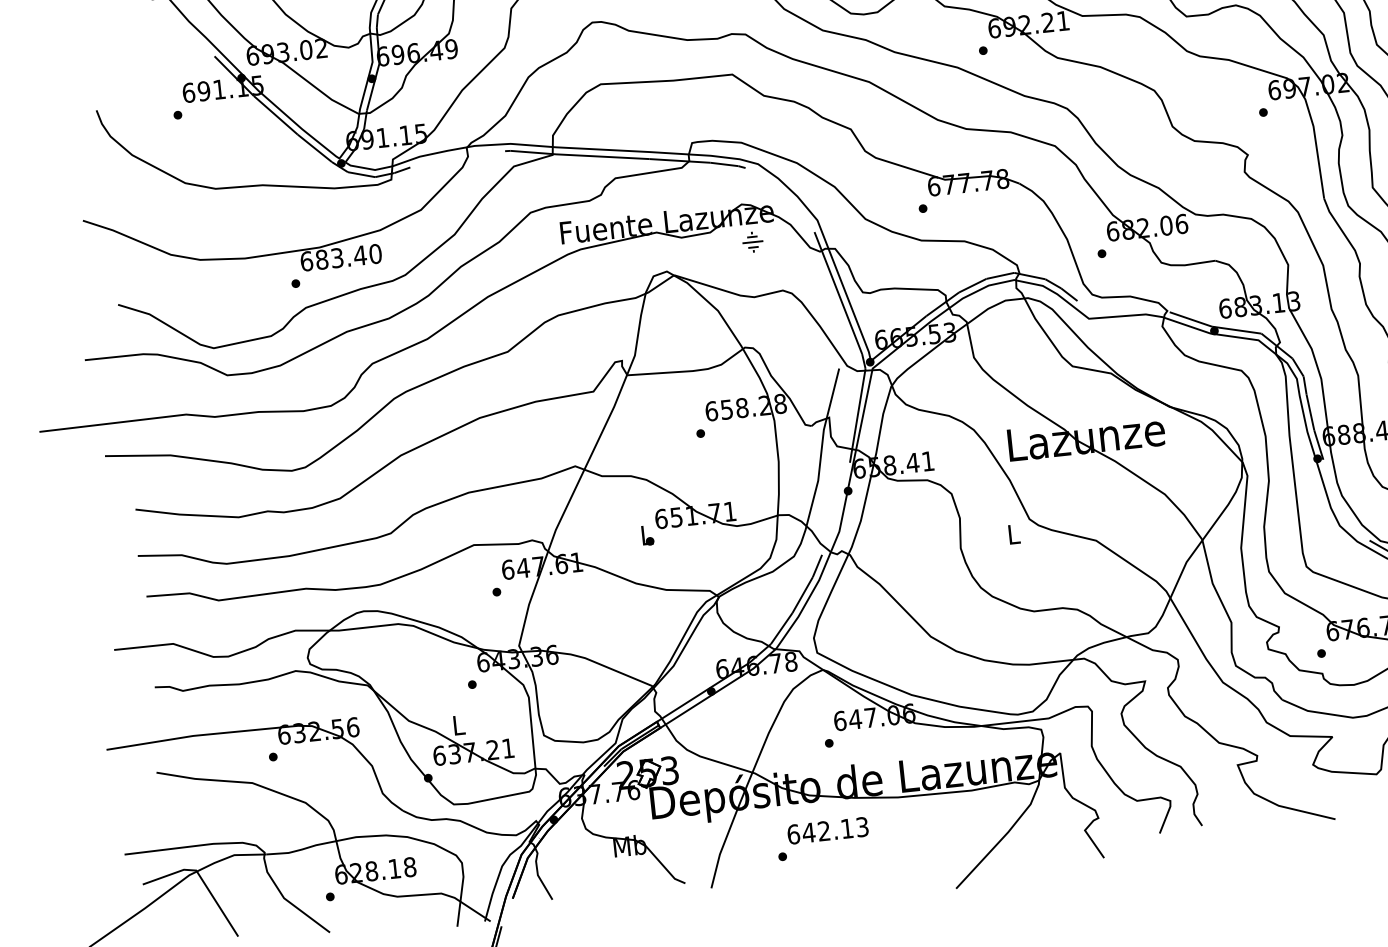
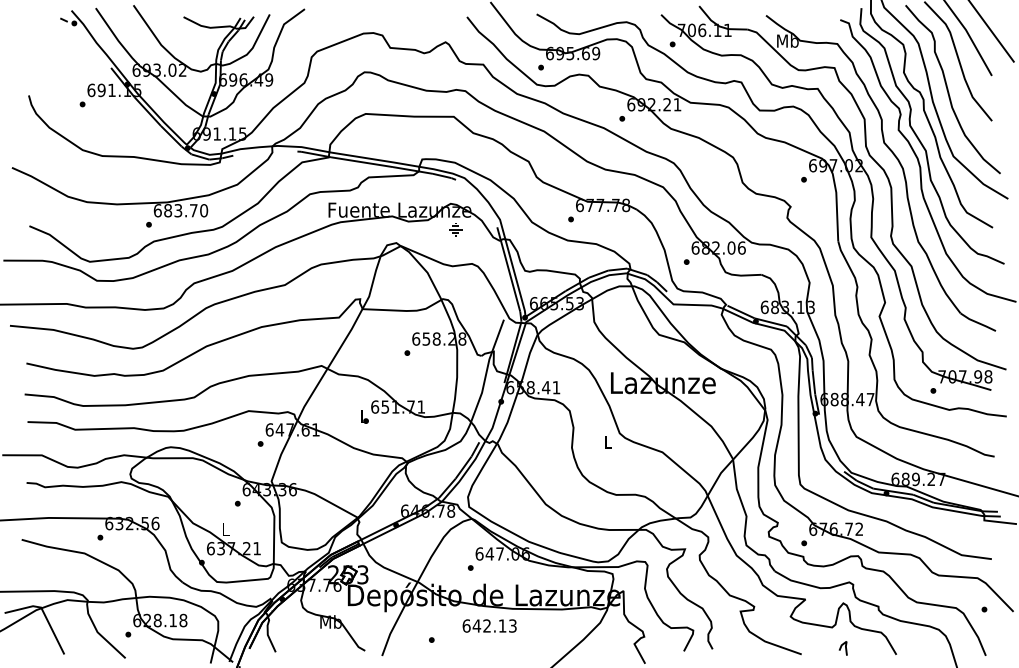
text: (359, 255) -> (193, 210), 683.40 -> 683.70
text: (827, 830) -> (489, 625), moved

